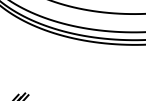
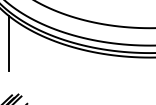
line: (10, 40) -> (8, 43), added

